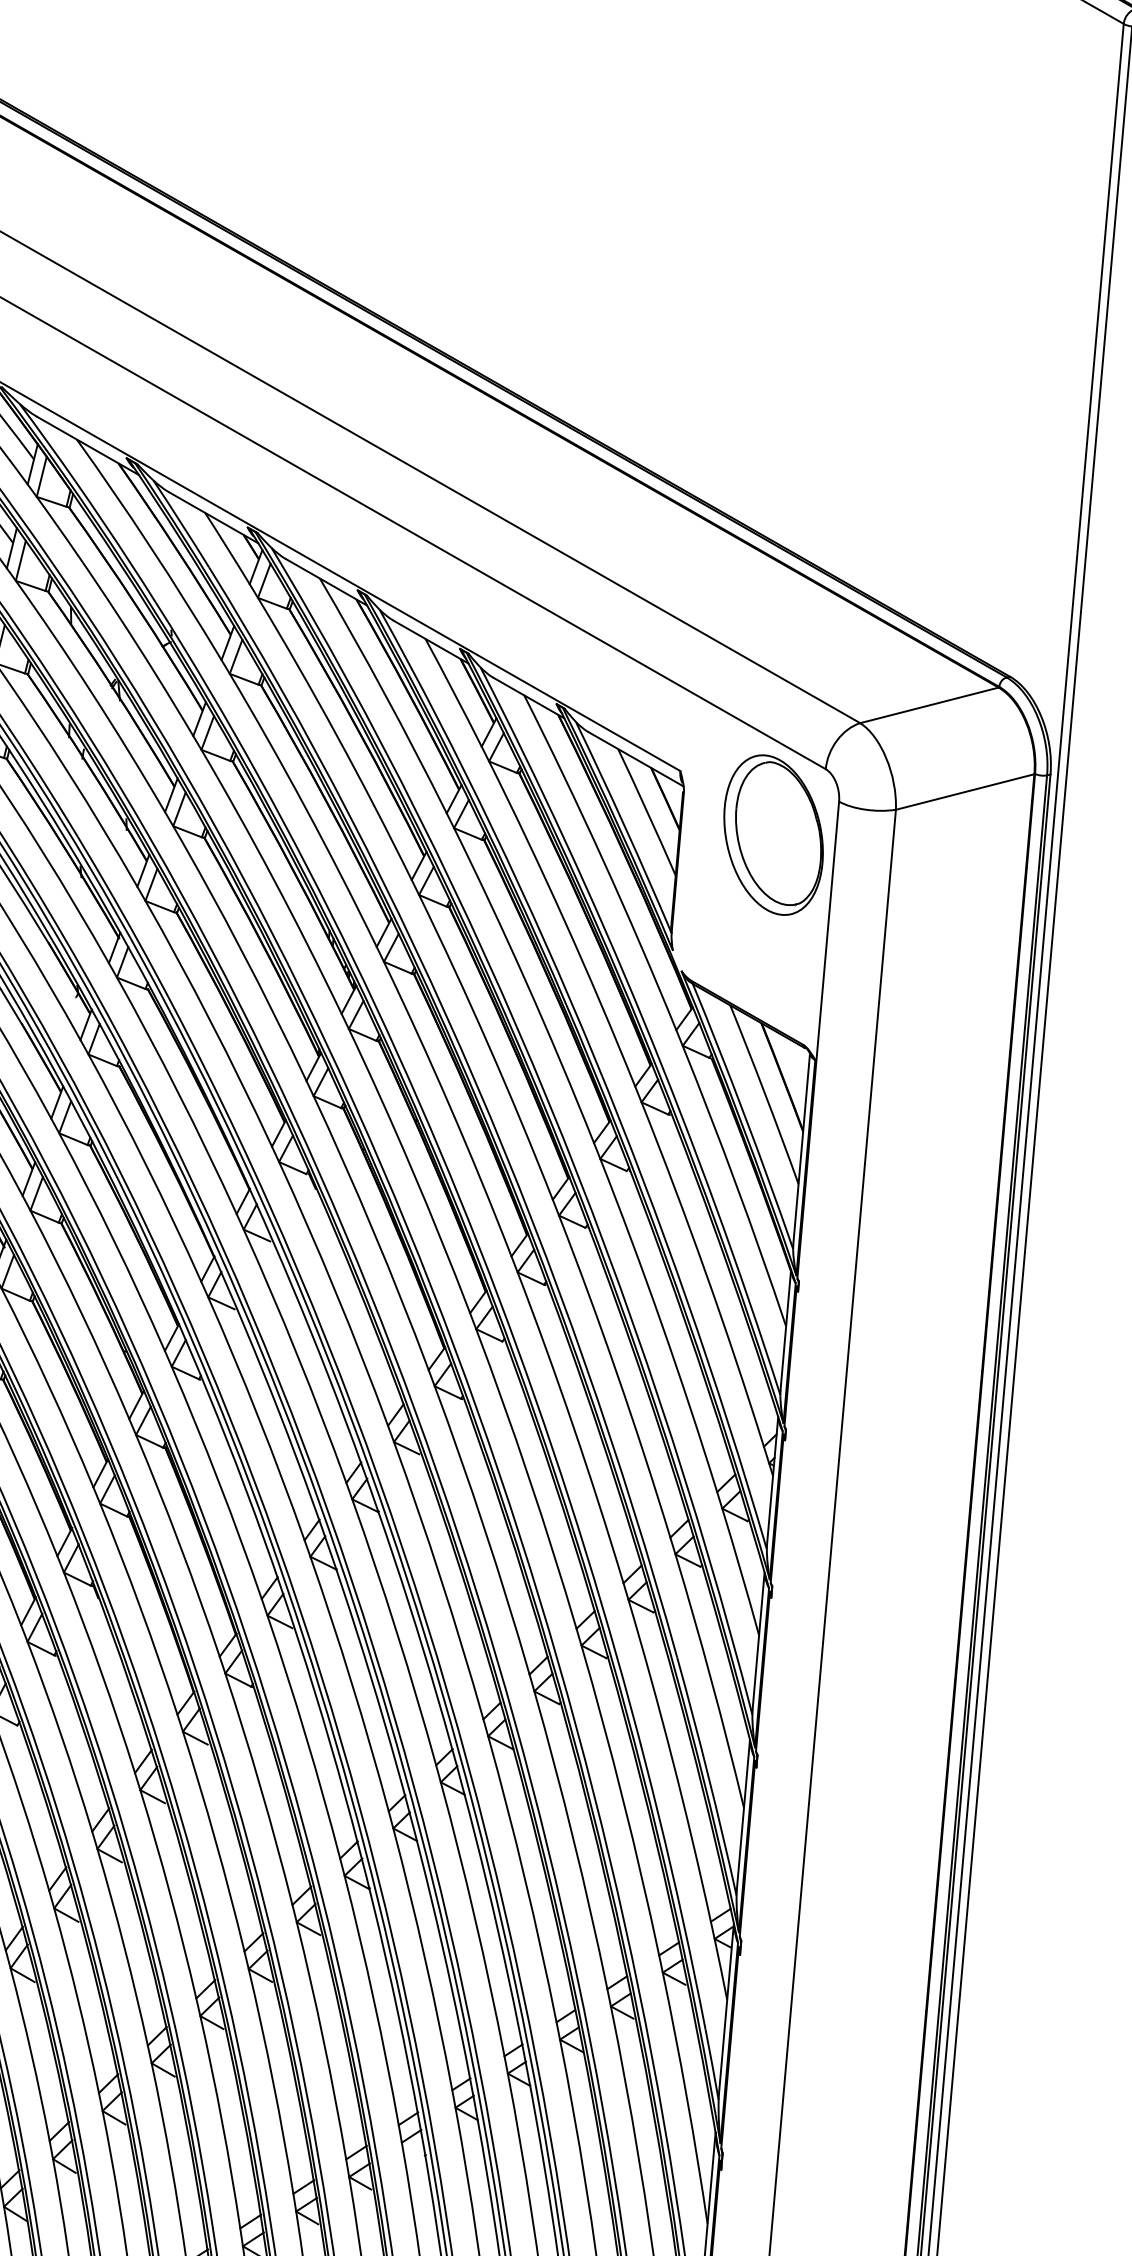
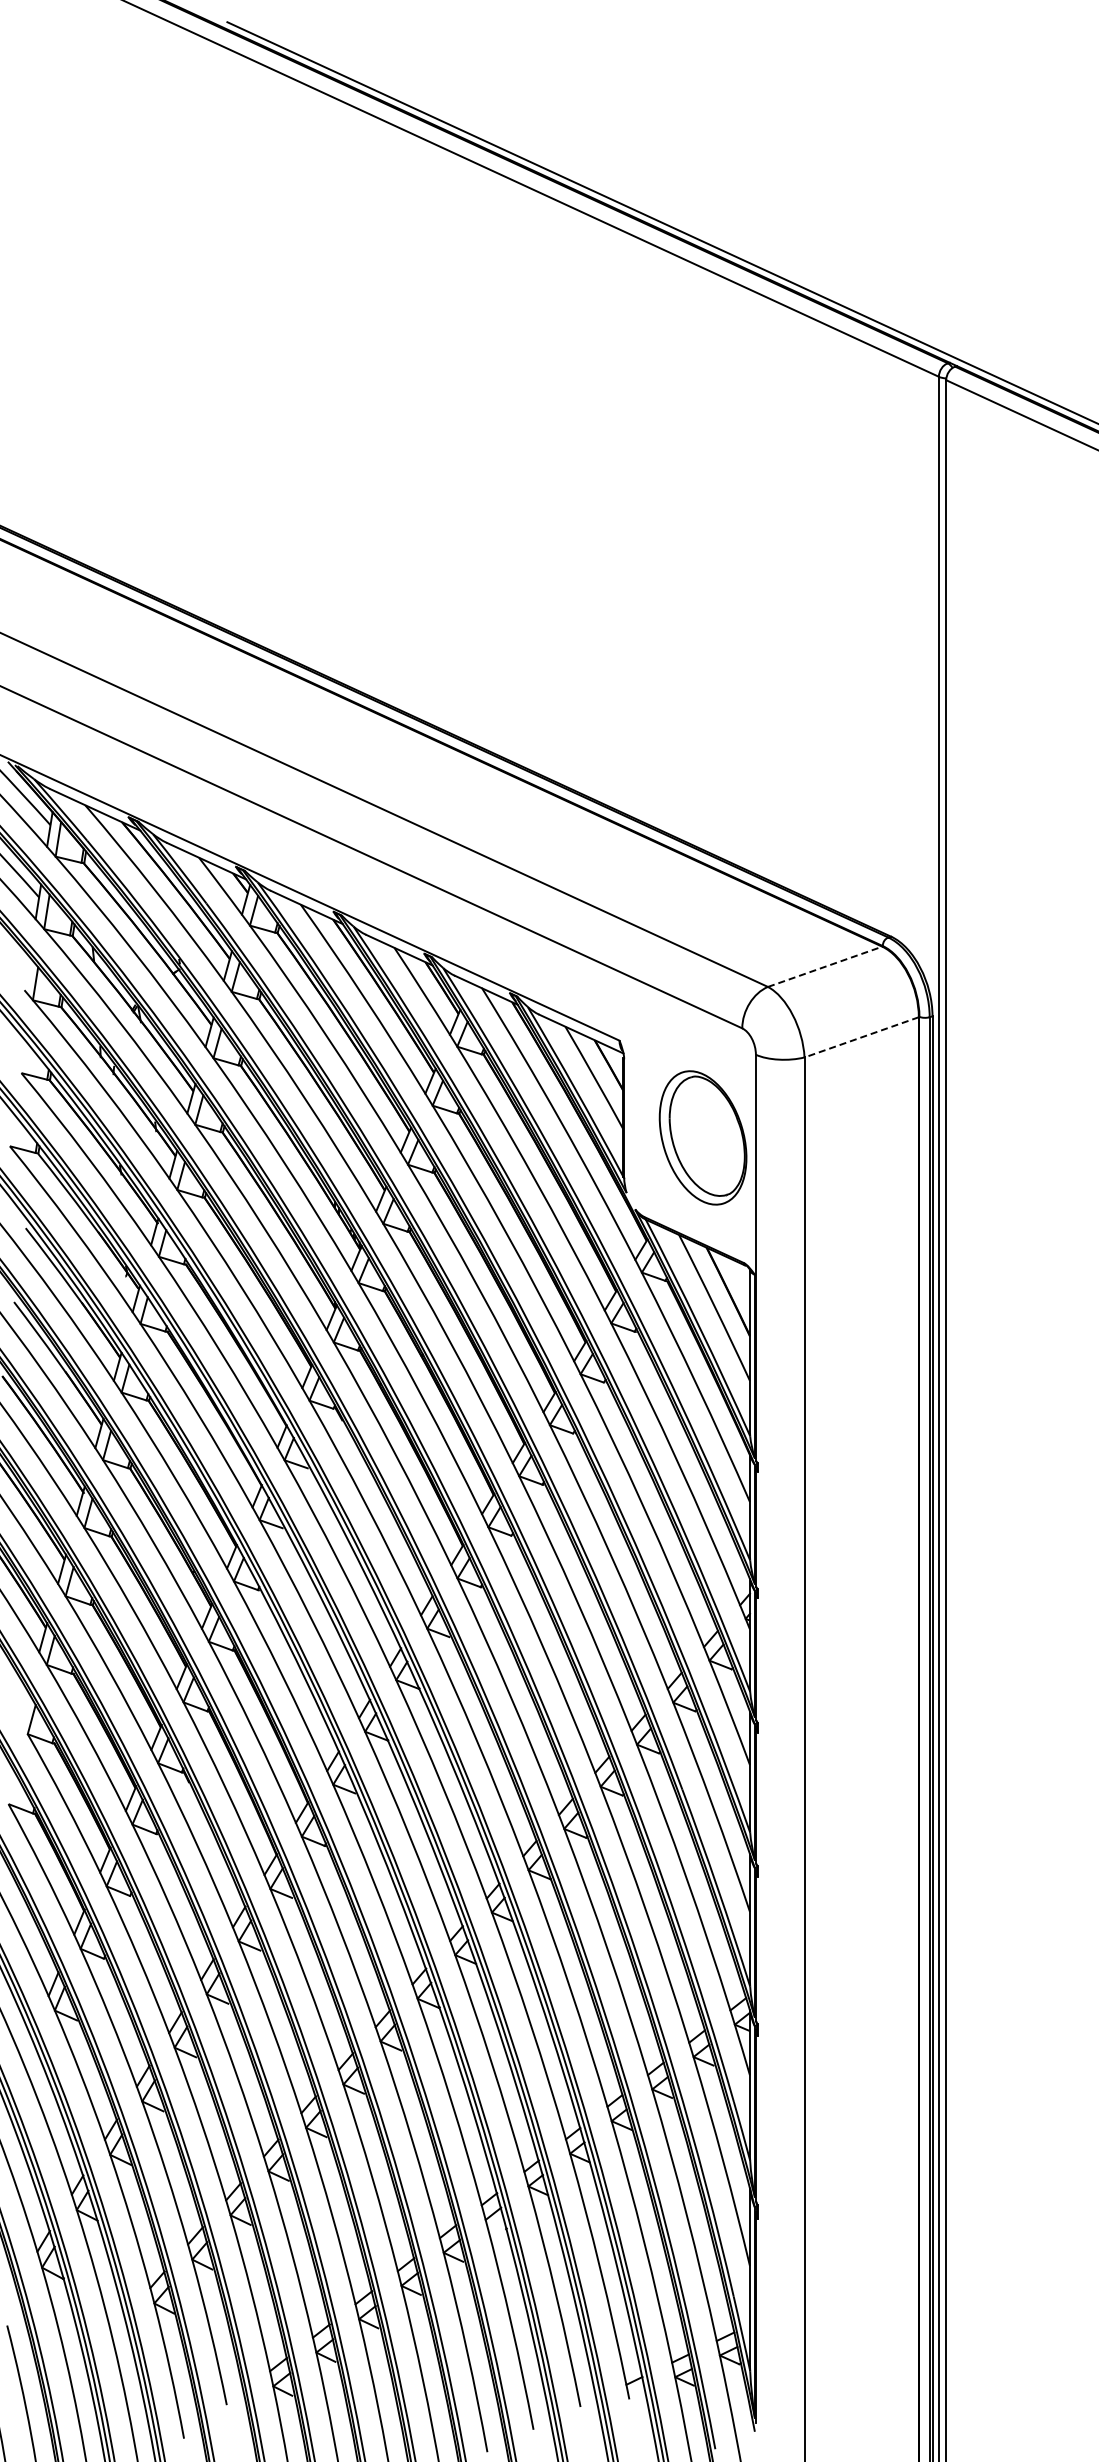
line: (929, 705) -> (825, 966), solid -> dashed
line: (964, 792) -> (861, 1037), solid -> dashed
part: (772, 834) -> (702, 1137), moved

